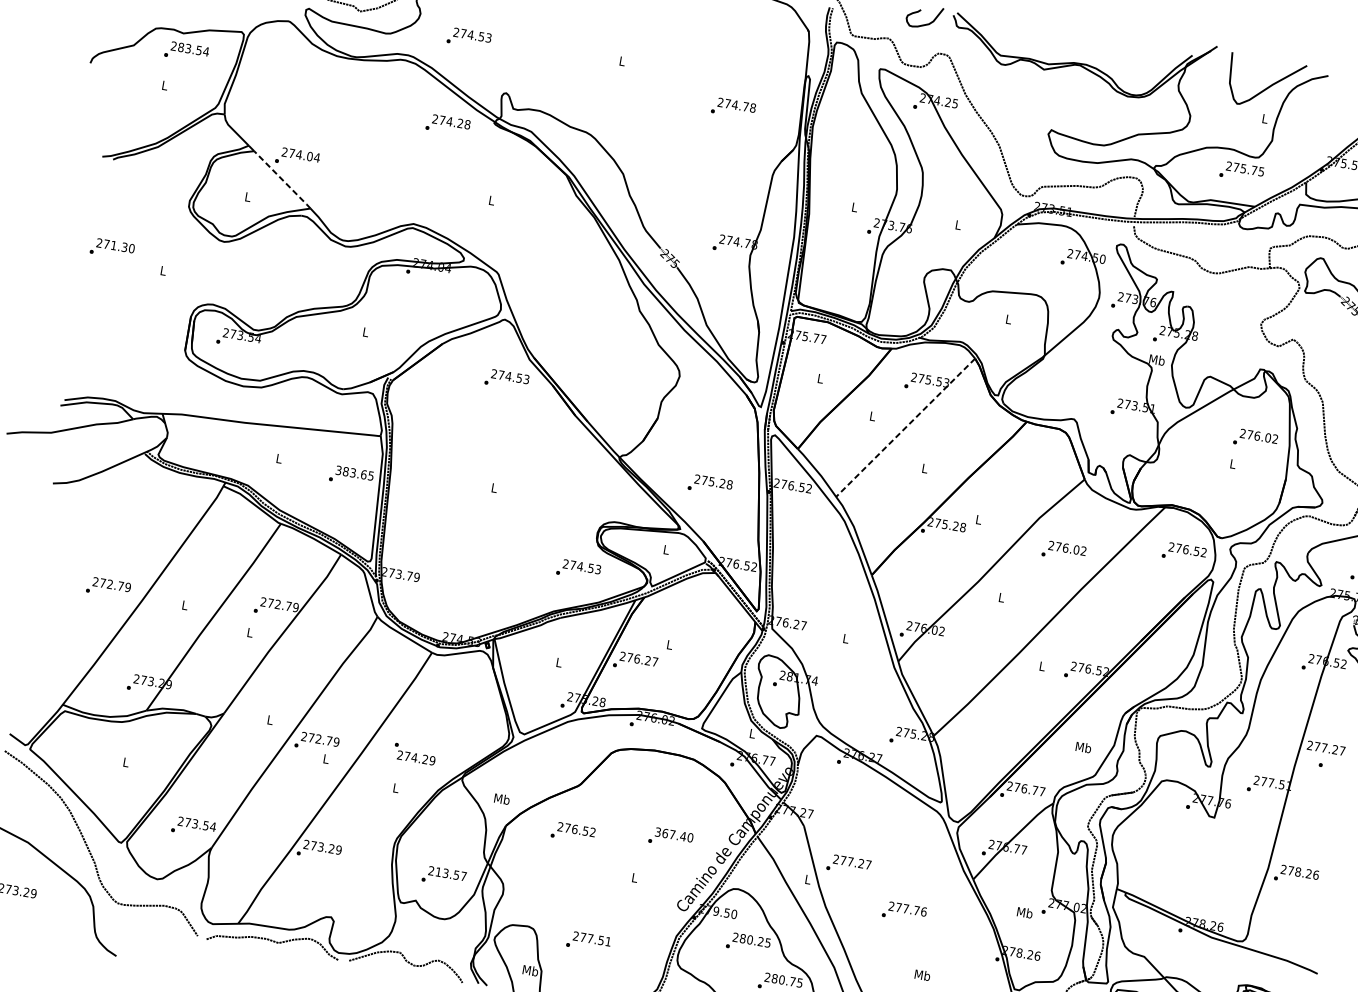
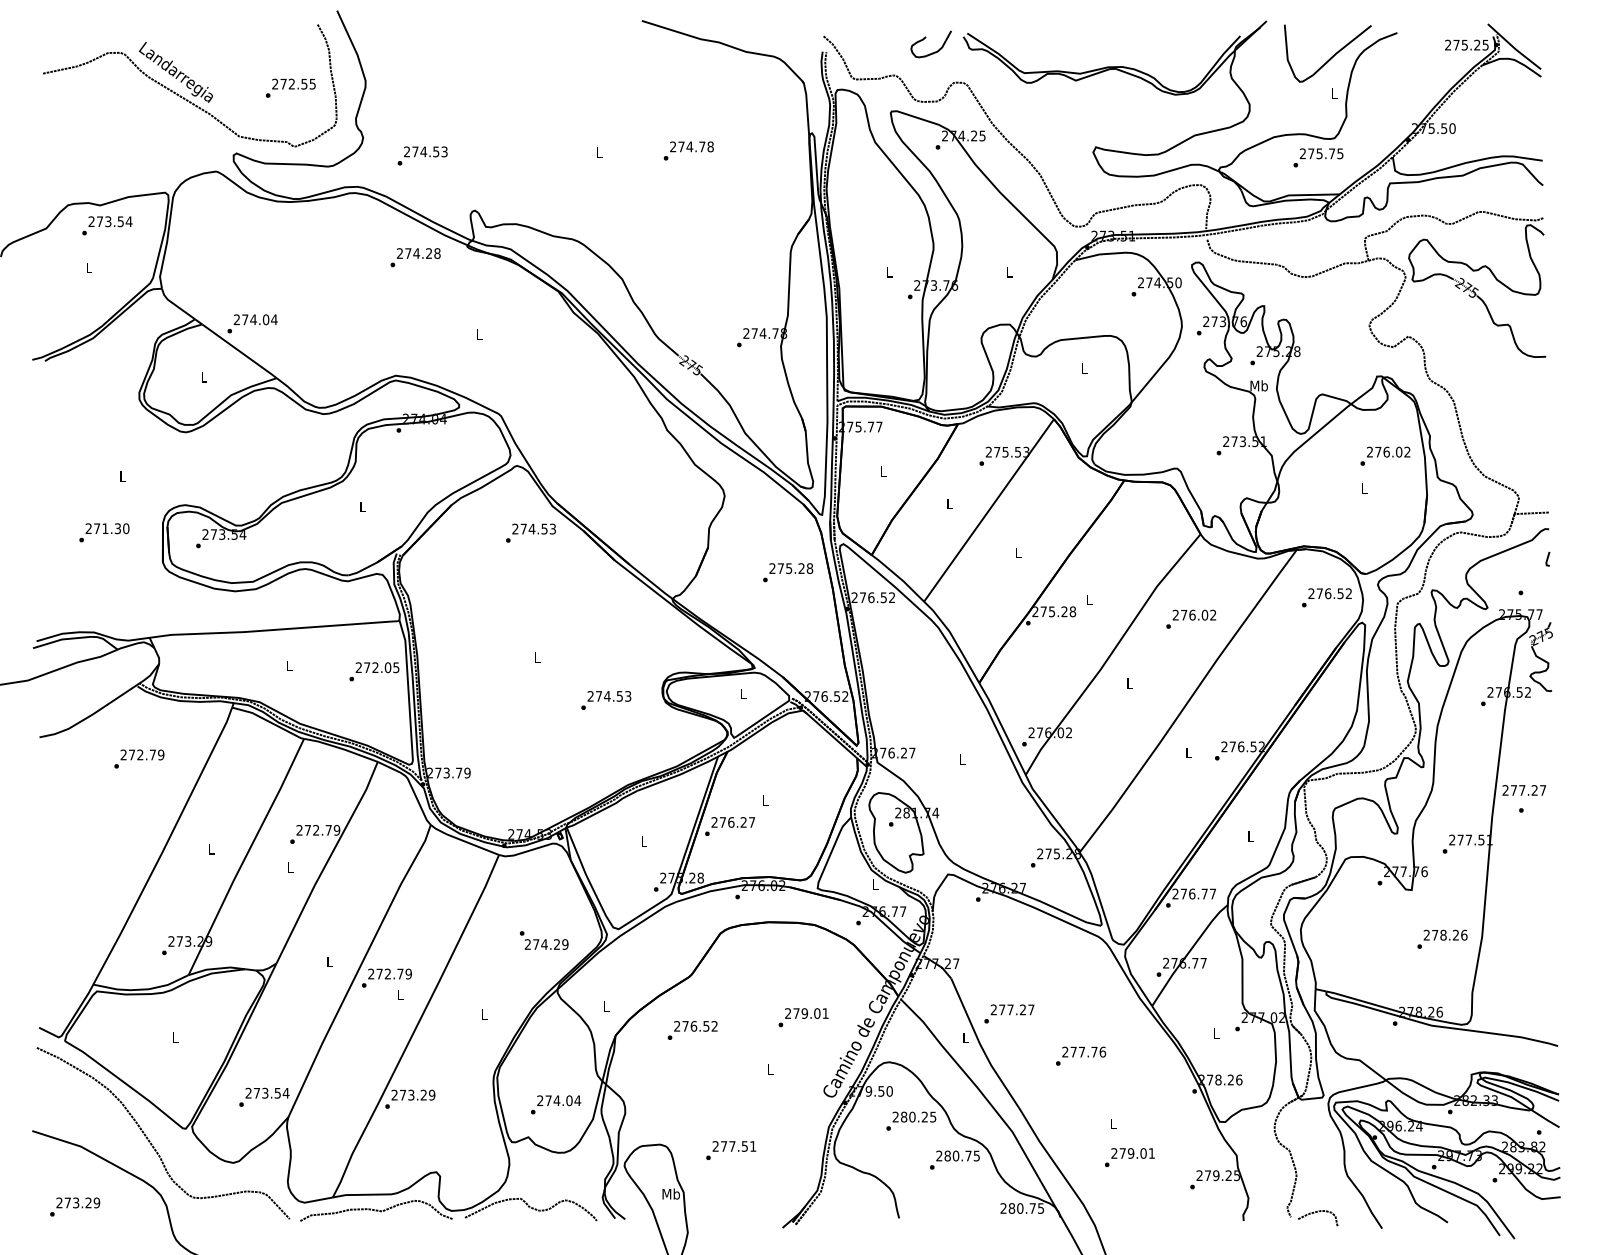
text: (180, 47) -> (99, 221), 283.54 -> 273.54
text: (733, 107) -> (688, 150), moved
line: (283, 180) -> (240, 351), dashed -> solid
text: (112, 248) -> (104, 532), moved
line: (905, 427) -> (988, 510), dashed -> solid
text: (351, 472) -> (373, 667), 383.65 -> 272.05
text: (710, 485) -> (788, 572), moved
text: (578, 569) -> (606, 700), moved
text: (108, 587) -> (139, 758), moved
text: (1083, 746) -> (1250, 835), Mb -> L
text: (415, 754) -> (544, 940), moved
text: (501, 798) -> (605, 1005), Mb -> L
text: (673, 834) -> (806, 1013), 367.40 -> 279.01
text: (451, 874) -> (563, 1100), 213.57 -> 274.04
text: (1296, 874) -> (1442, 938), moved
text: (1024, 912) -> (1216, 1033), Mb -> L
text: (922, 975) -> (1113, 1123), Mb -> L

